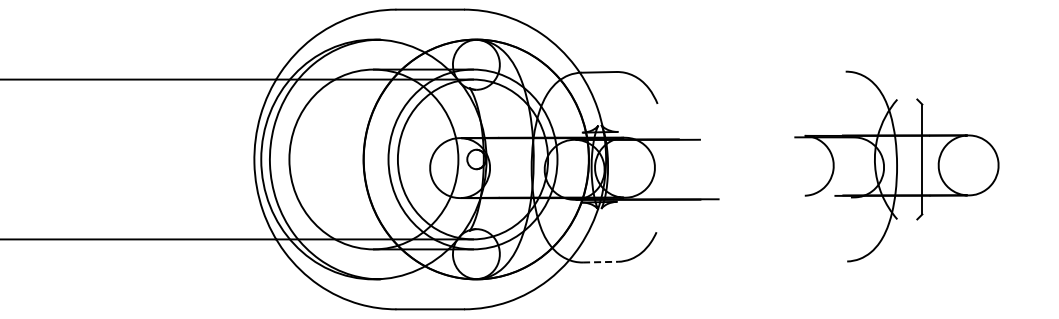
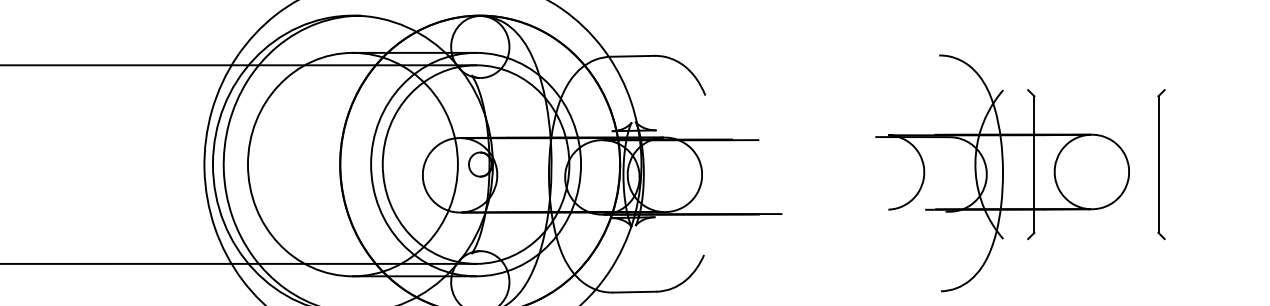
part: (1024, 159) -> (1161, 164), added
line: (600, 262) -> (634, 292), dashed -> solid

